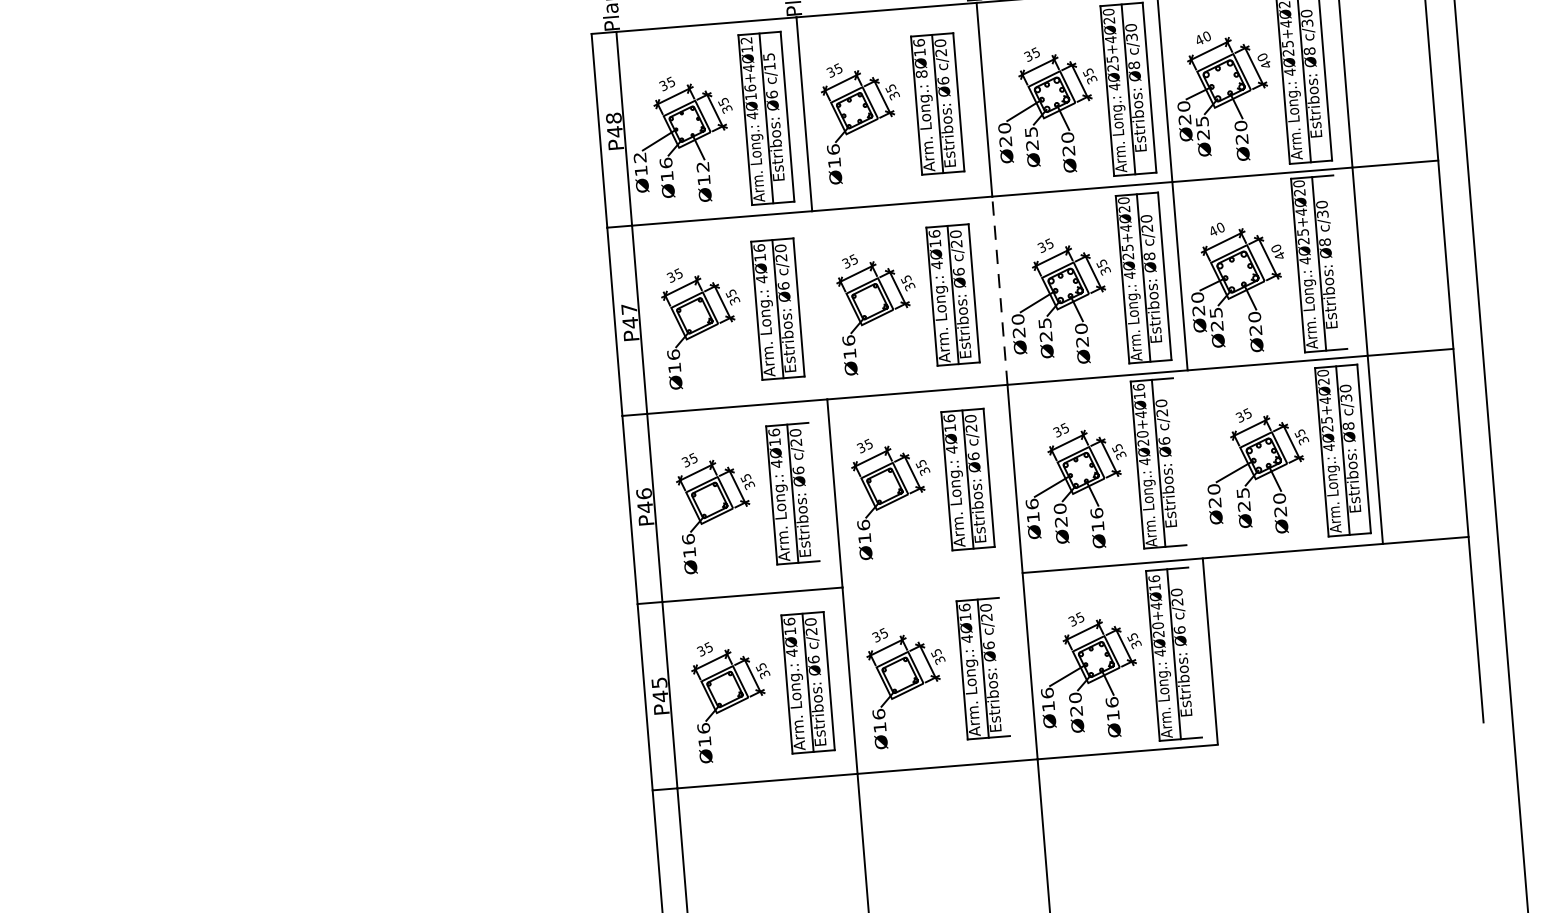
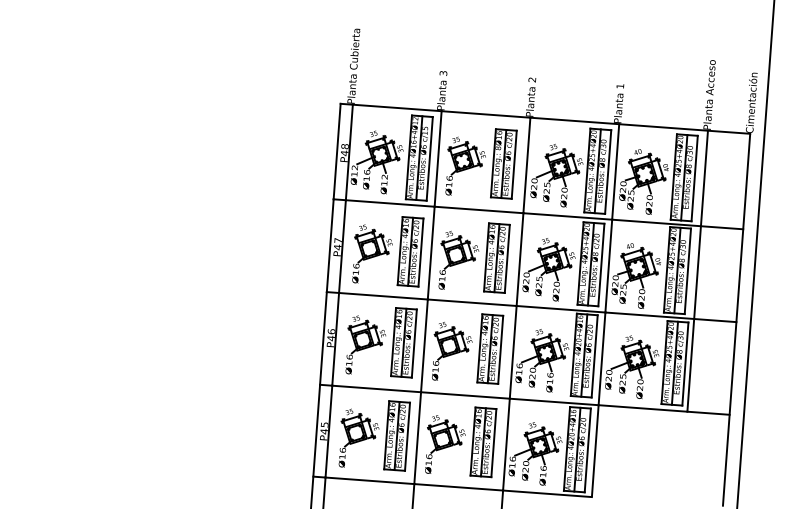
line: (1339, 262) -> (687, 271), added
line: (1000, 290) -> (520, 259), dashed -> solid
line: (818, 304) -> (430, 252), added
line: (1179, 461) -> (594, 356), added
line: (1194, 463) -> (601, 358), added
line: (812, 492) -> (413, 343), added
line: (932, 580) -> (465, 395), added
line: (1194, 652) -> (587, 450), added
line: (1003, 667) -> (493, 443), added

